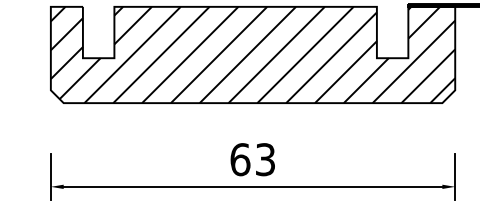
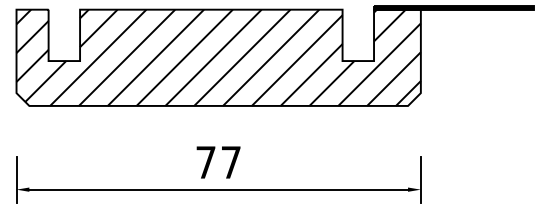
text: (252, 159) -> (218, 162), 63 -> 77

